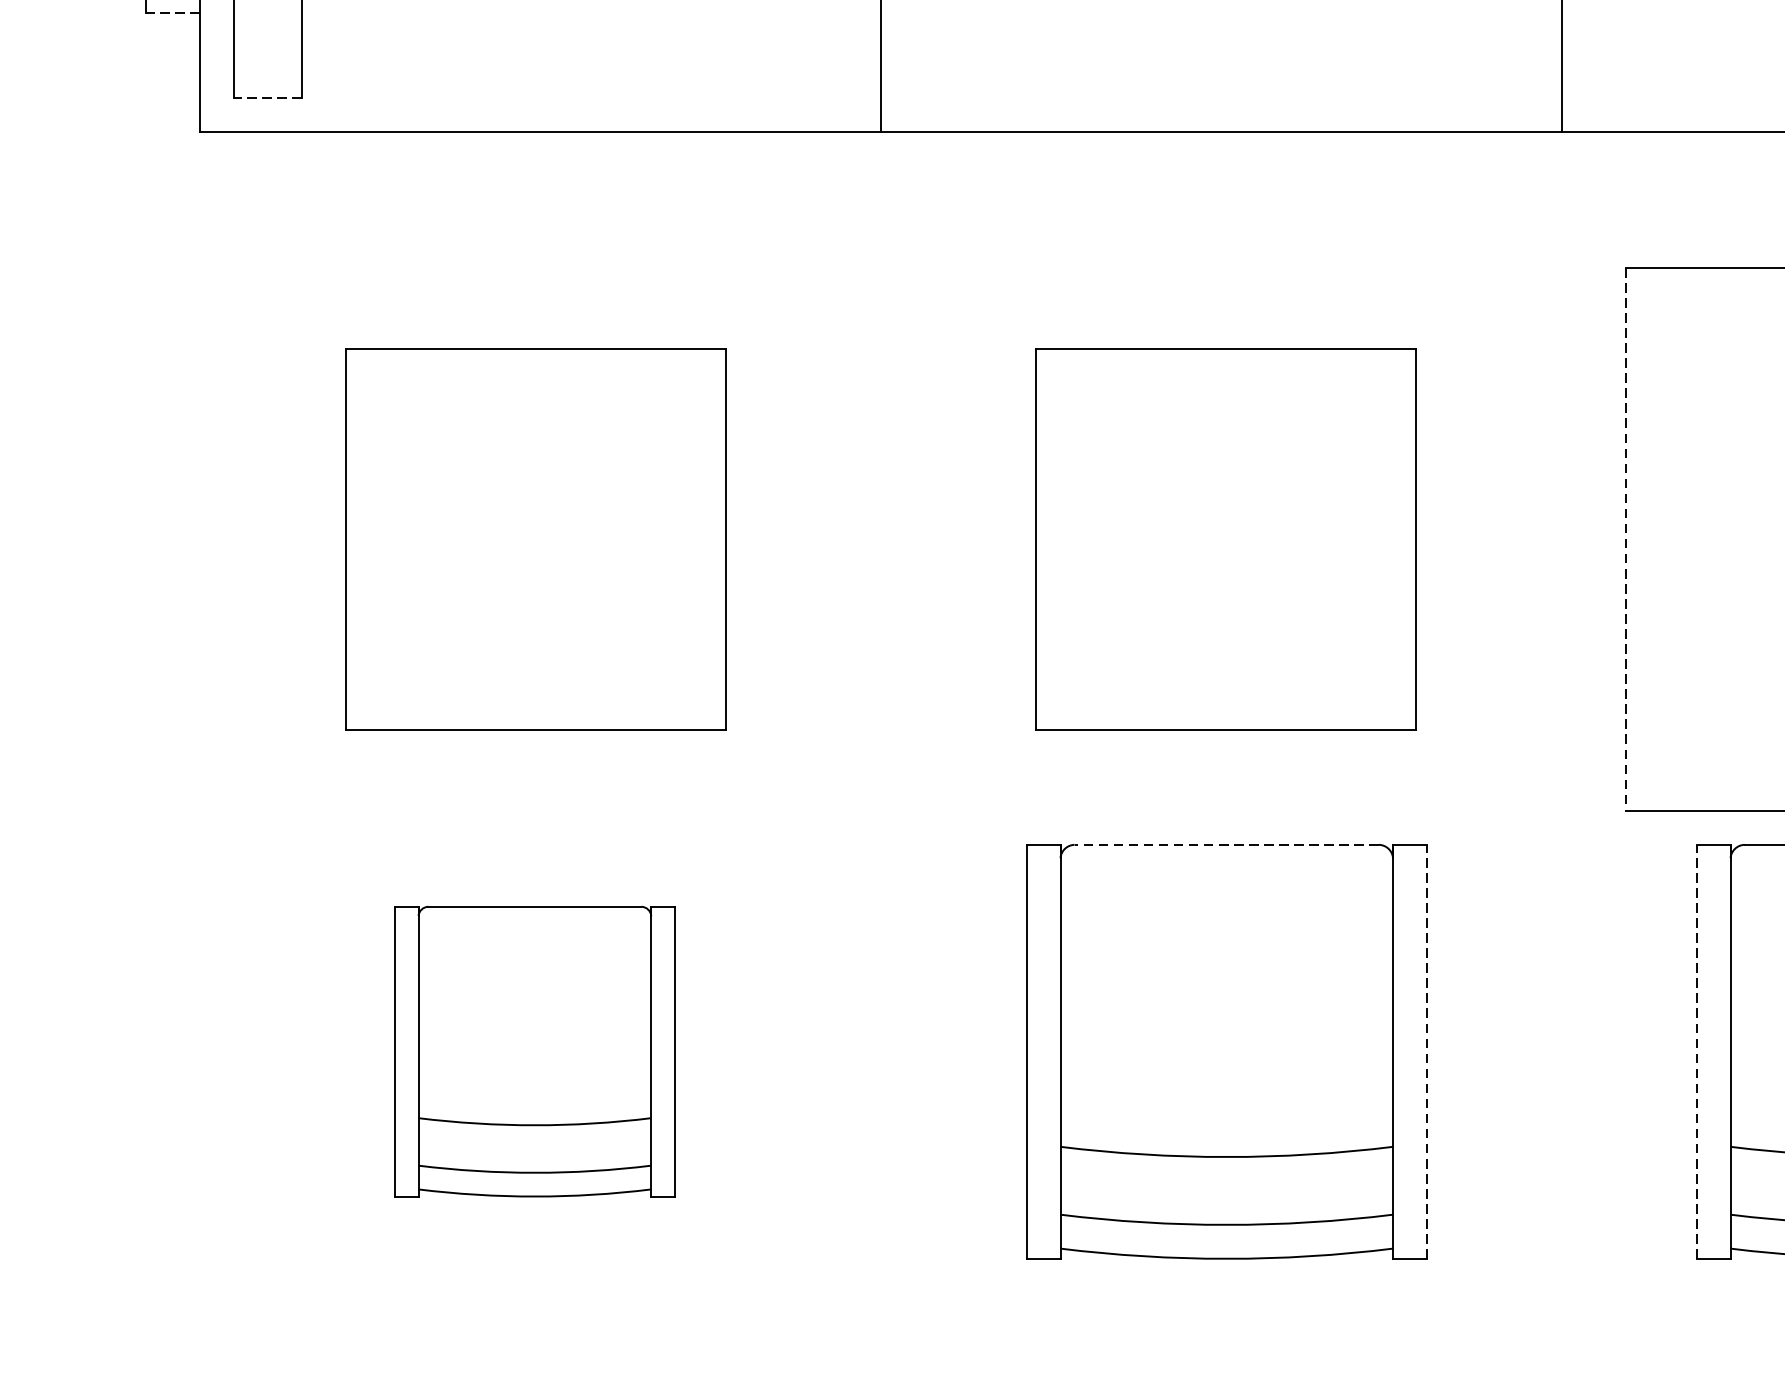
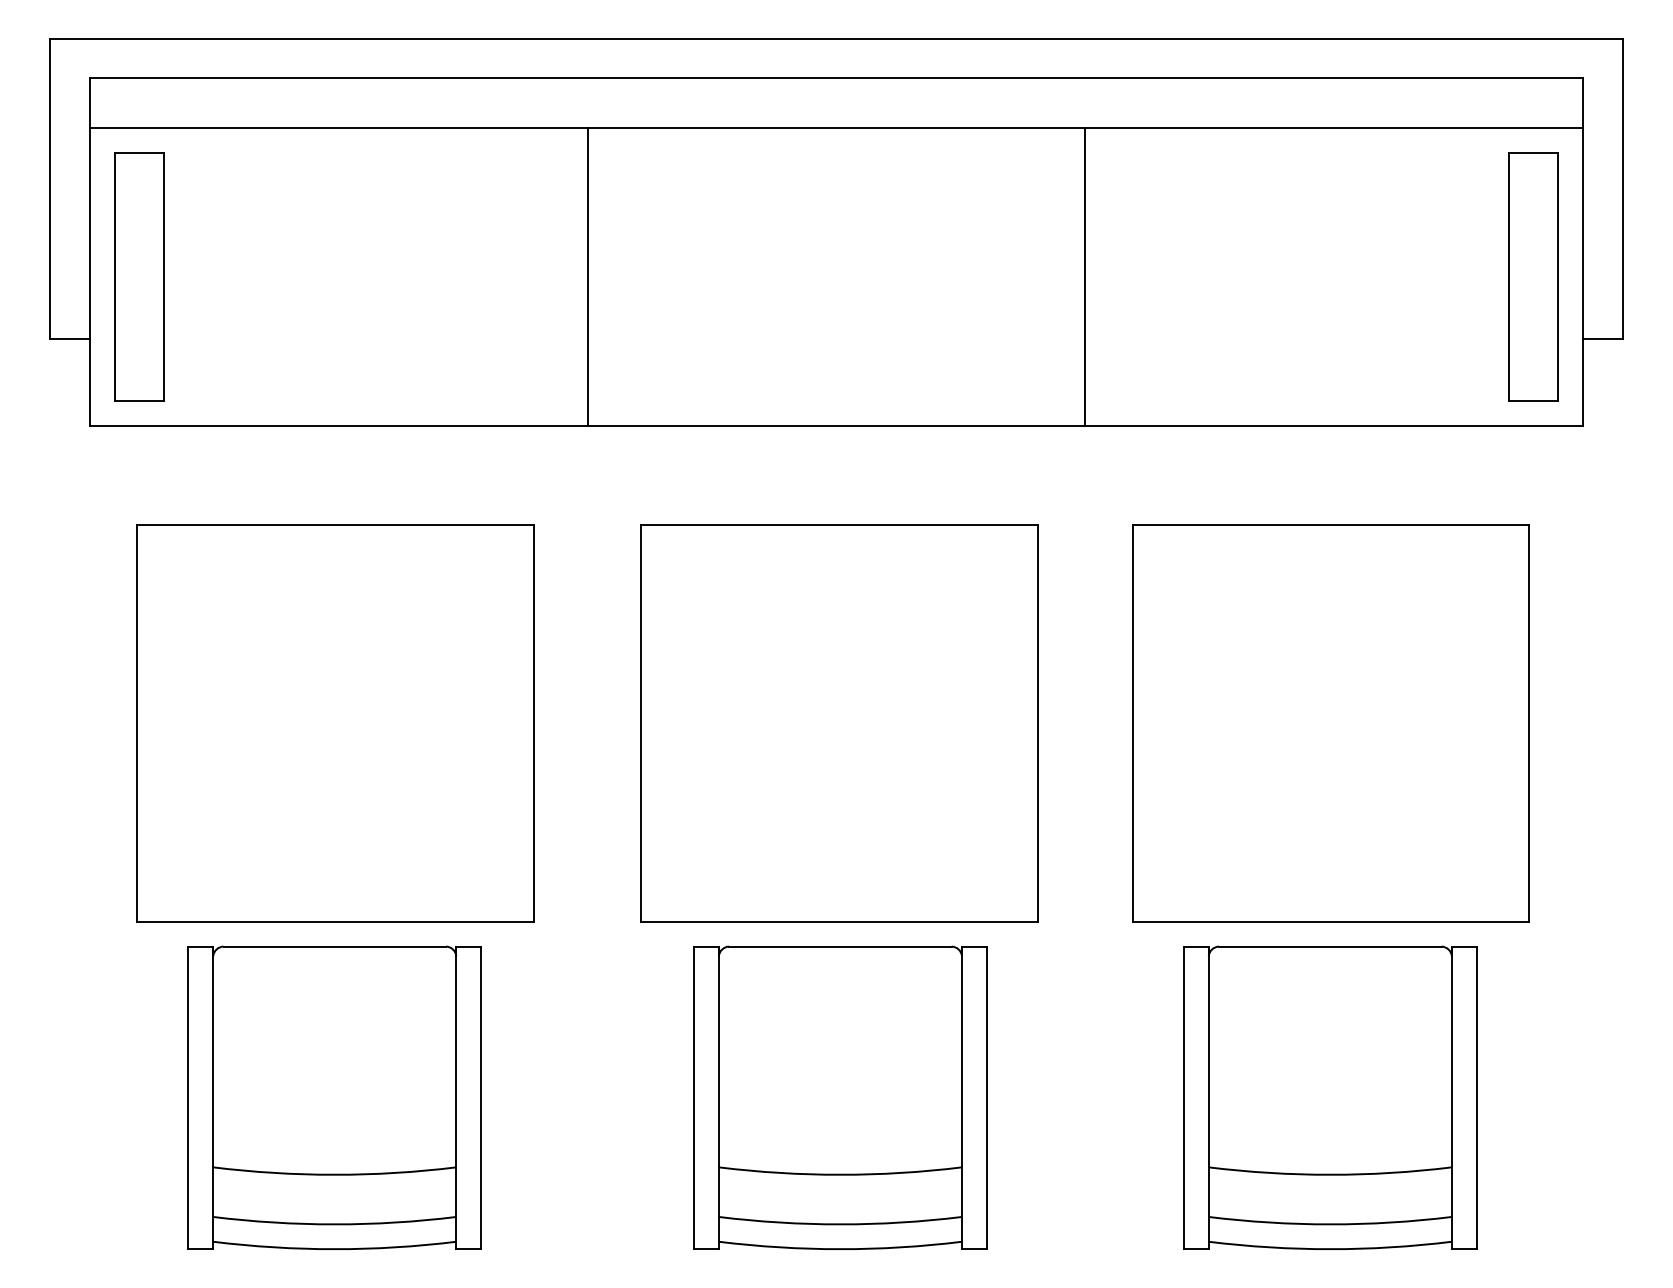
line: (173, 12) -> (70, 338), dashed -> solid
line: (267, 97) -> (139, 400), dashed -> solid
part: (535, 539) -> (335, 723), size x1.43
part: (1225, 539) -> (839, 723), size x1.43
line: (1626, 539) -> (1132, 723), dashed -> solid
line: (1225, 844) -> (839, 946), dashed -> solid
part: (534, 1051) -> (334, 1097), size x1.43
line: (1426, 1051) -> (986, 1097), dashed -> solid
line: (1696, 1051) -> (1183, 1097), dashed -> solid

